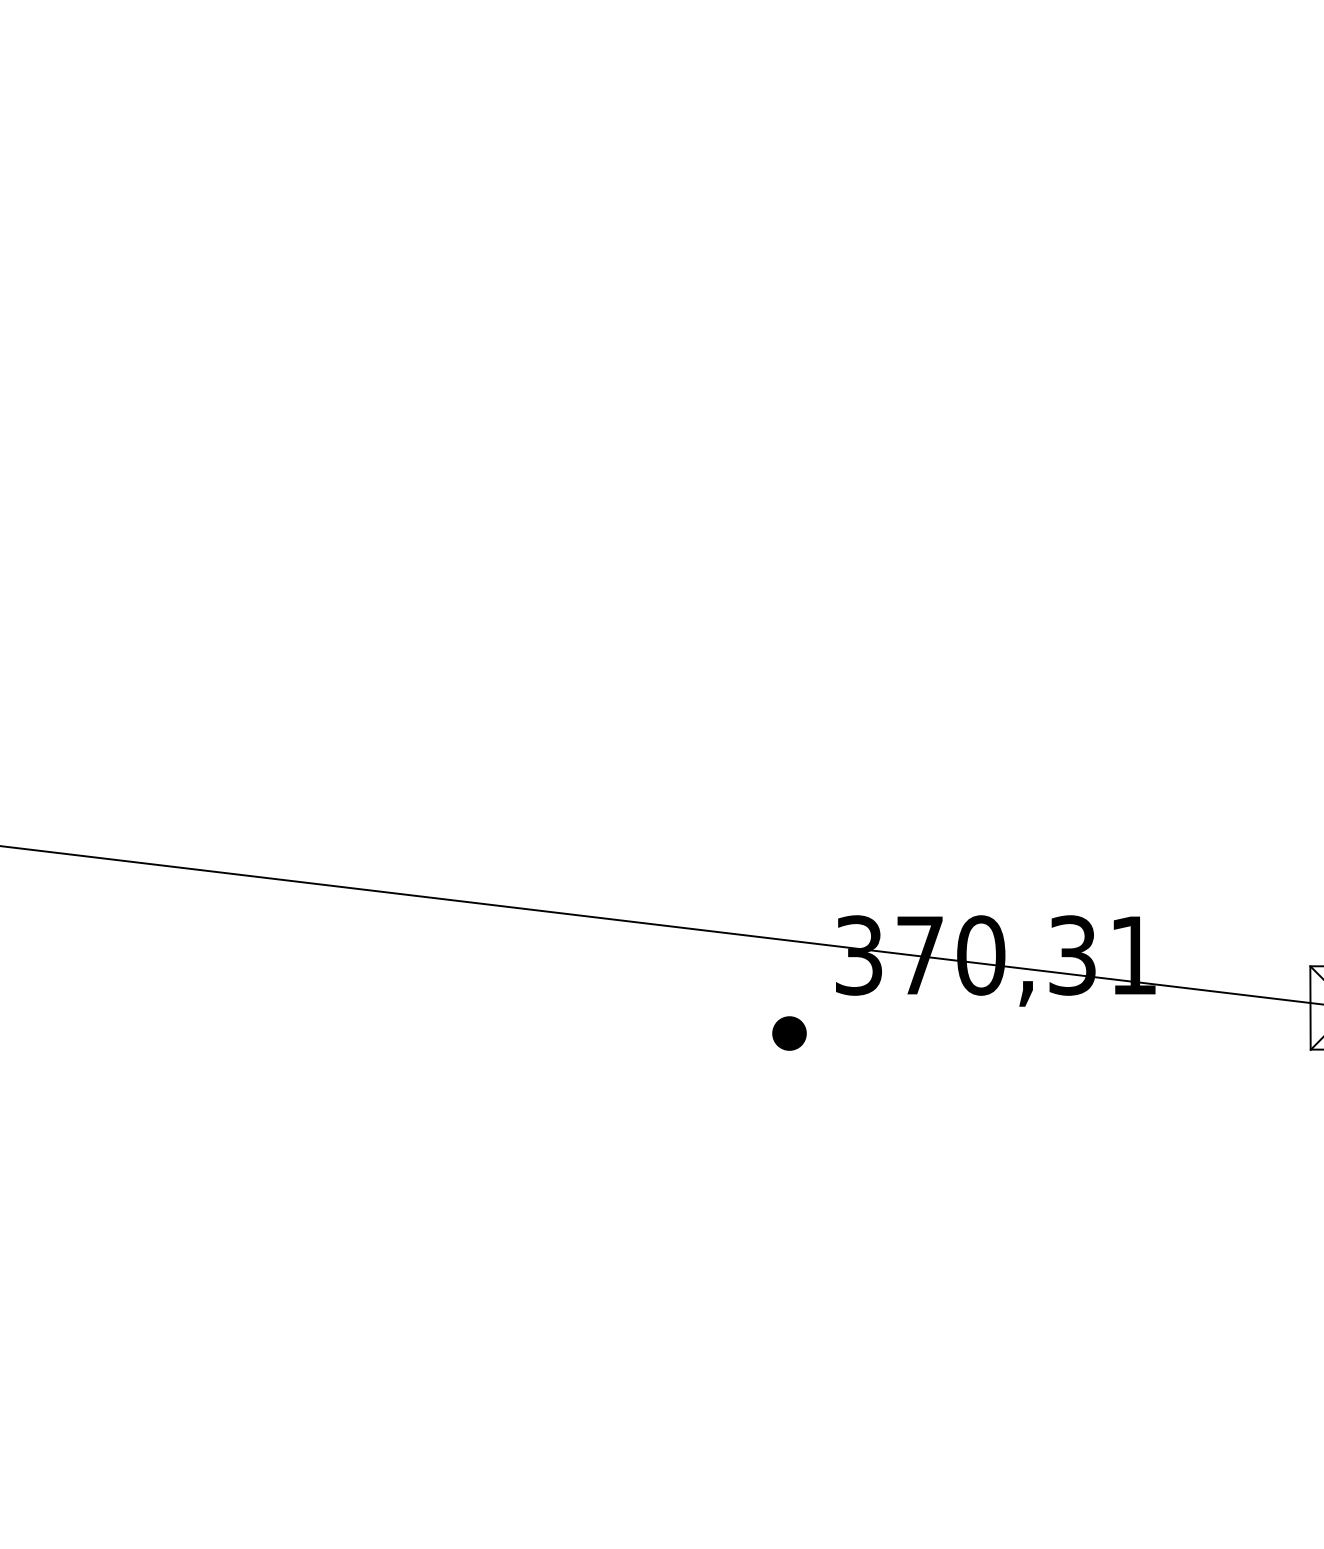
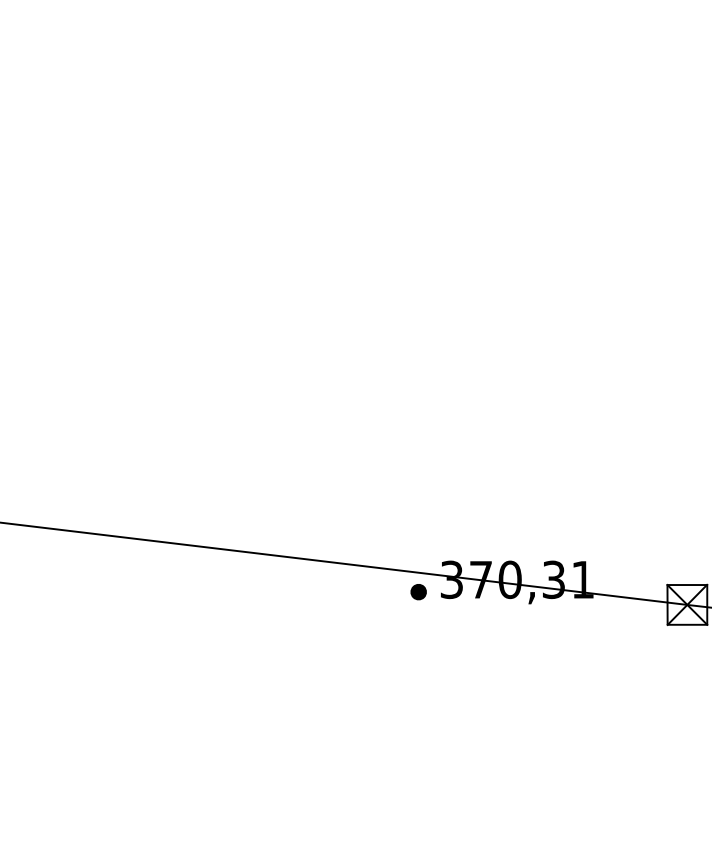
part: (789, 1034) -> (418, 592), moved

